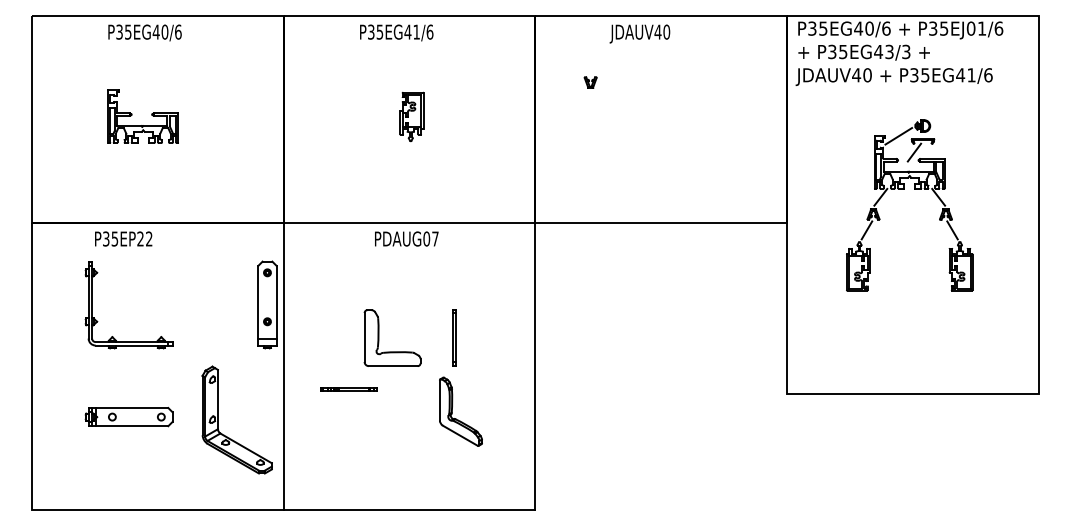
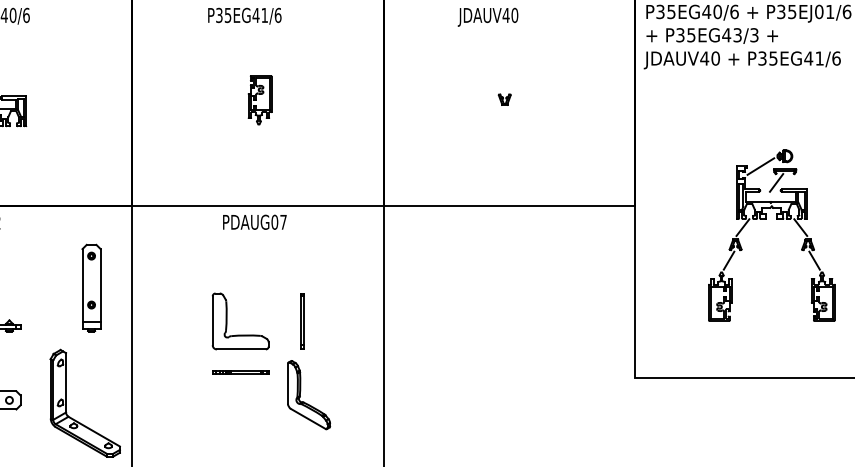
part: (590, 82) -> (504, 99), moved
part: (904, 189) -> (766, 219), moved
part: (267, 304) -> (91, 287), moved
line: (348, 388) -> (240, 371), moved

